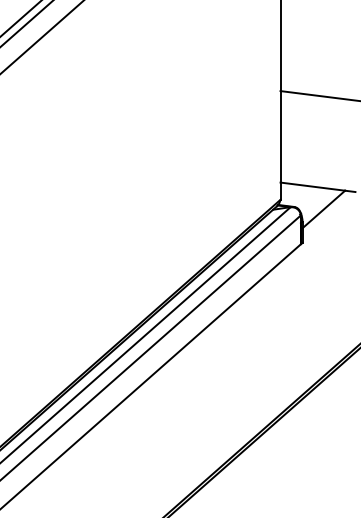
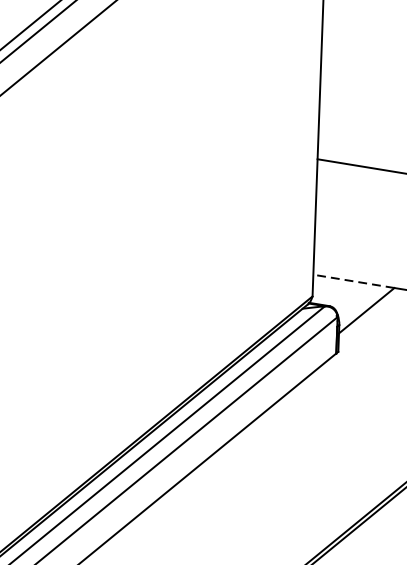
line: (312, 186) -> (353, 281), solid -> dashed

